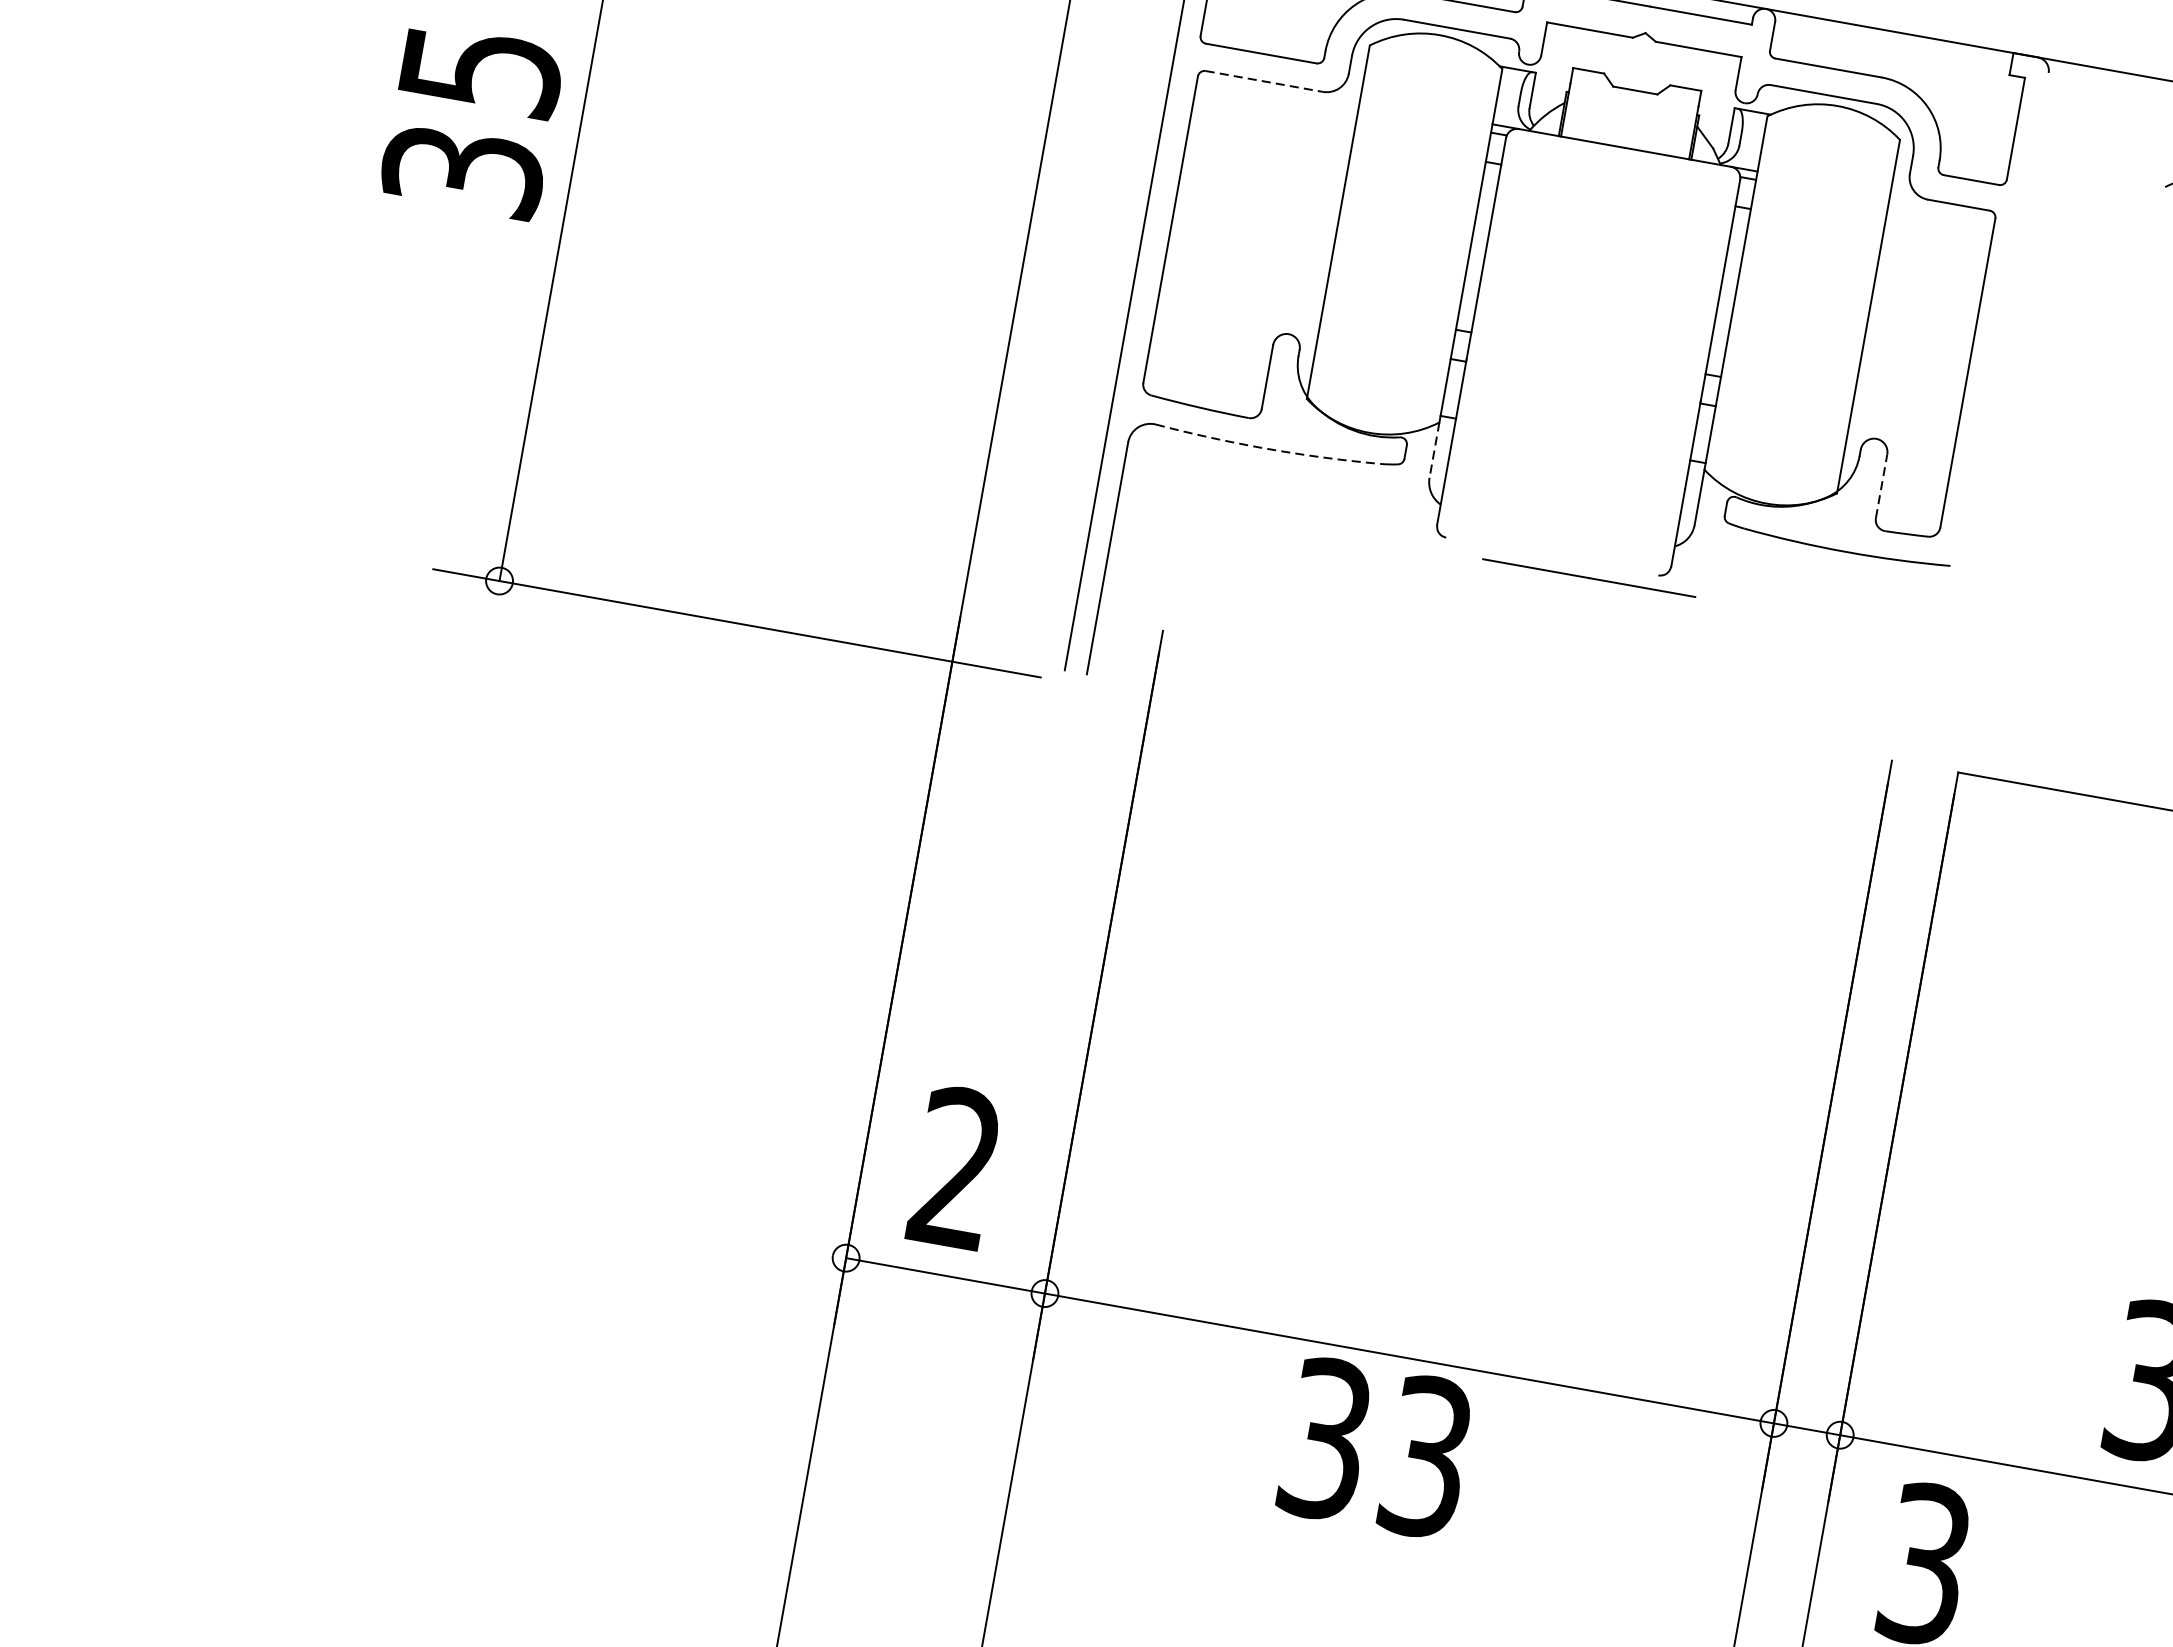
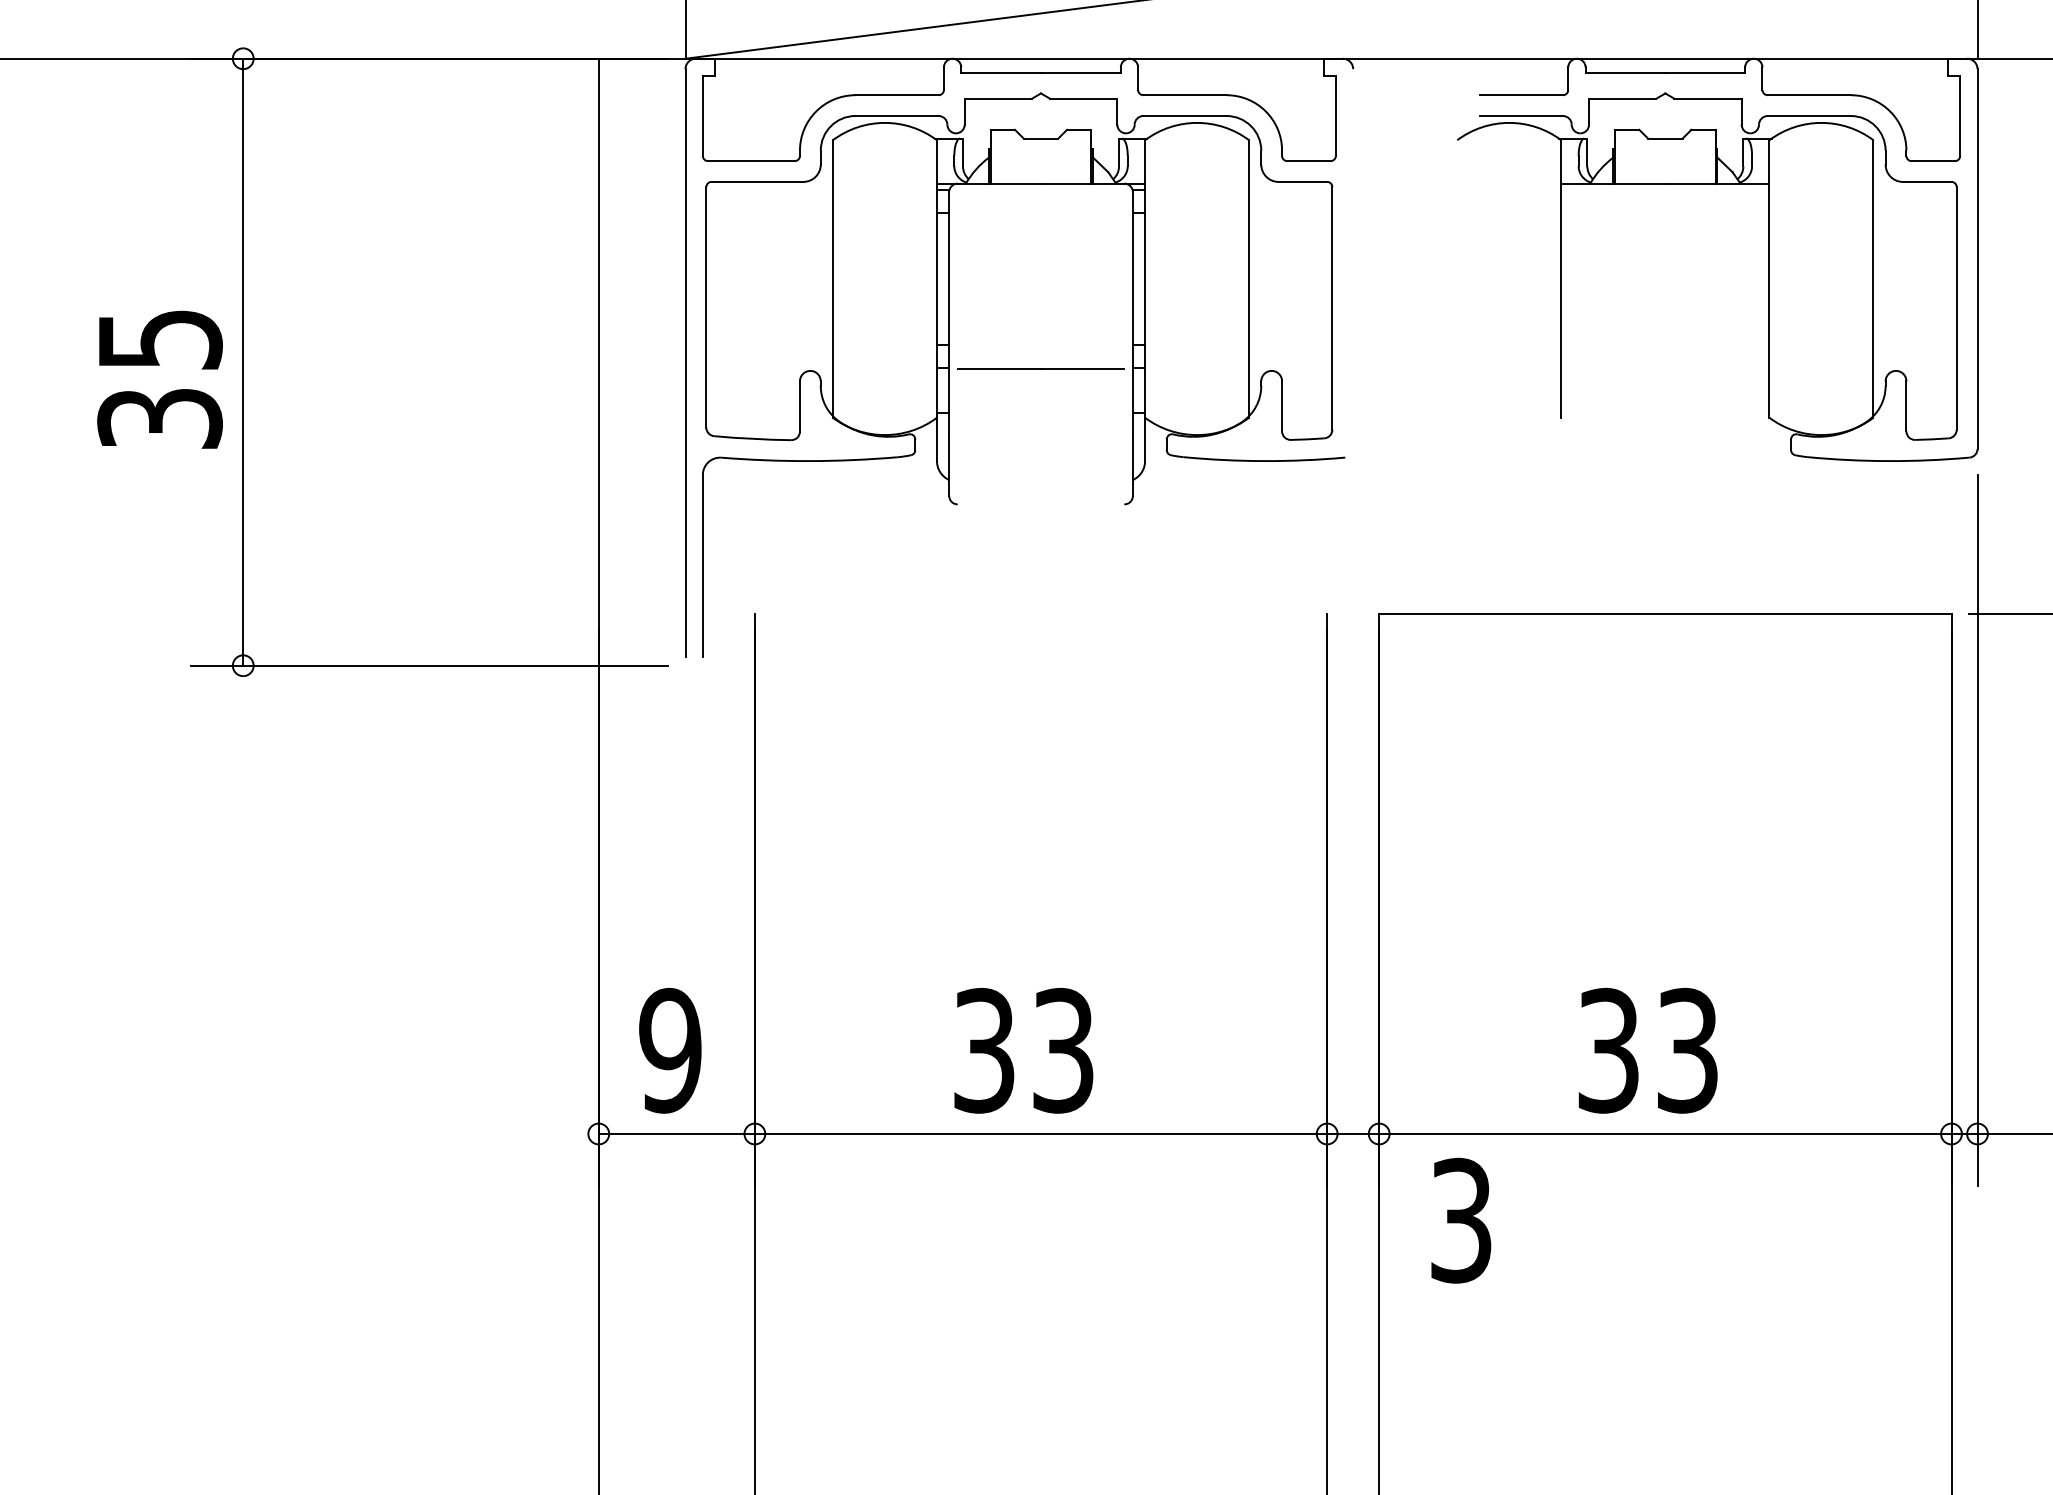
line: (1264, 80) -> (757, 181), dashed -> solid
text: (471, 121) -> (159, 379), moved
arc: (1267, 449) -> (809, 461), dashed -> solid
line: (1433, 450) -> (936, 439), dashed -> solid
line: (1882, 486) -> (1282, 406), dashed -> solid
line: (1588, 577) -> (1040, 368), moved
text: (956, 1168) -> (670, 1050), 2 -> 9
text: (1375, 1447) -> (1023, 1050), moved

